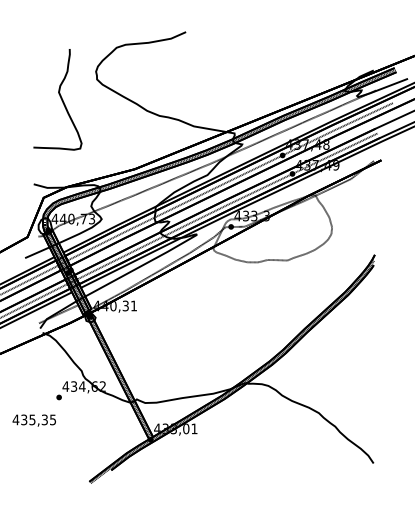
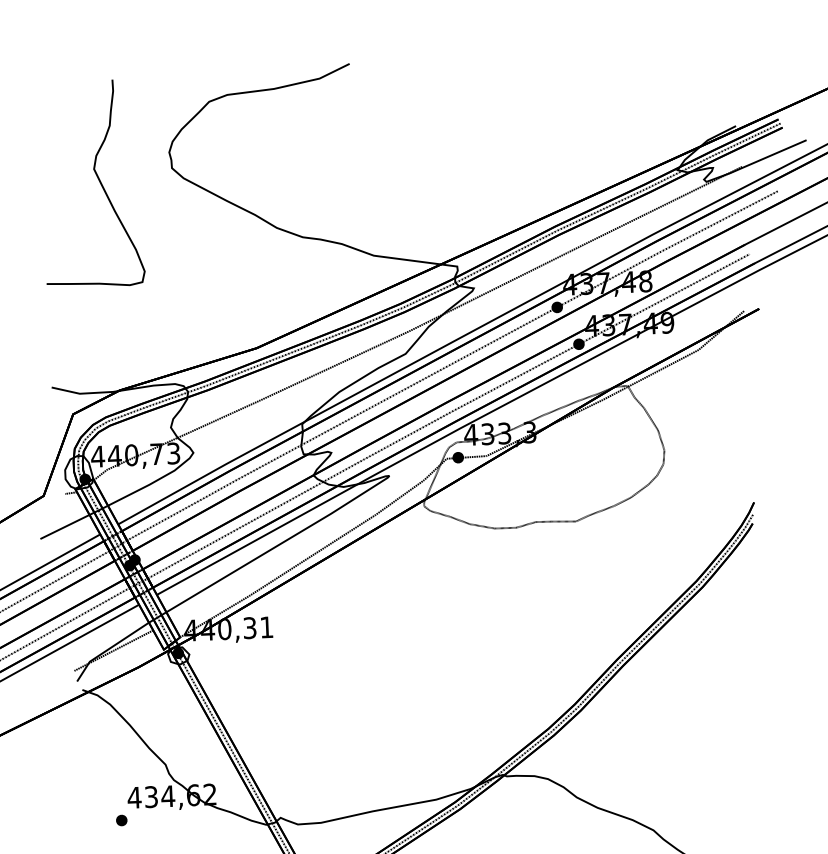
curve: (60, 98) -> (97, 181), moved

